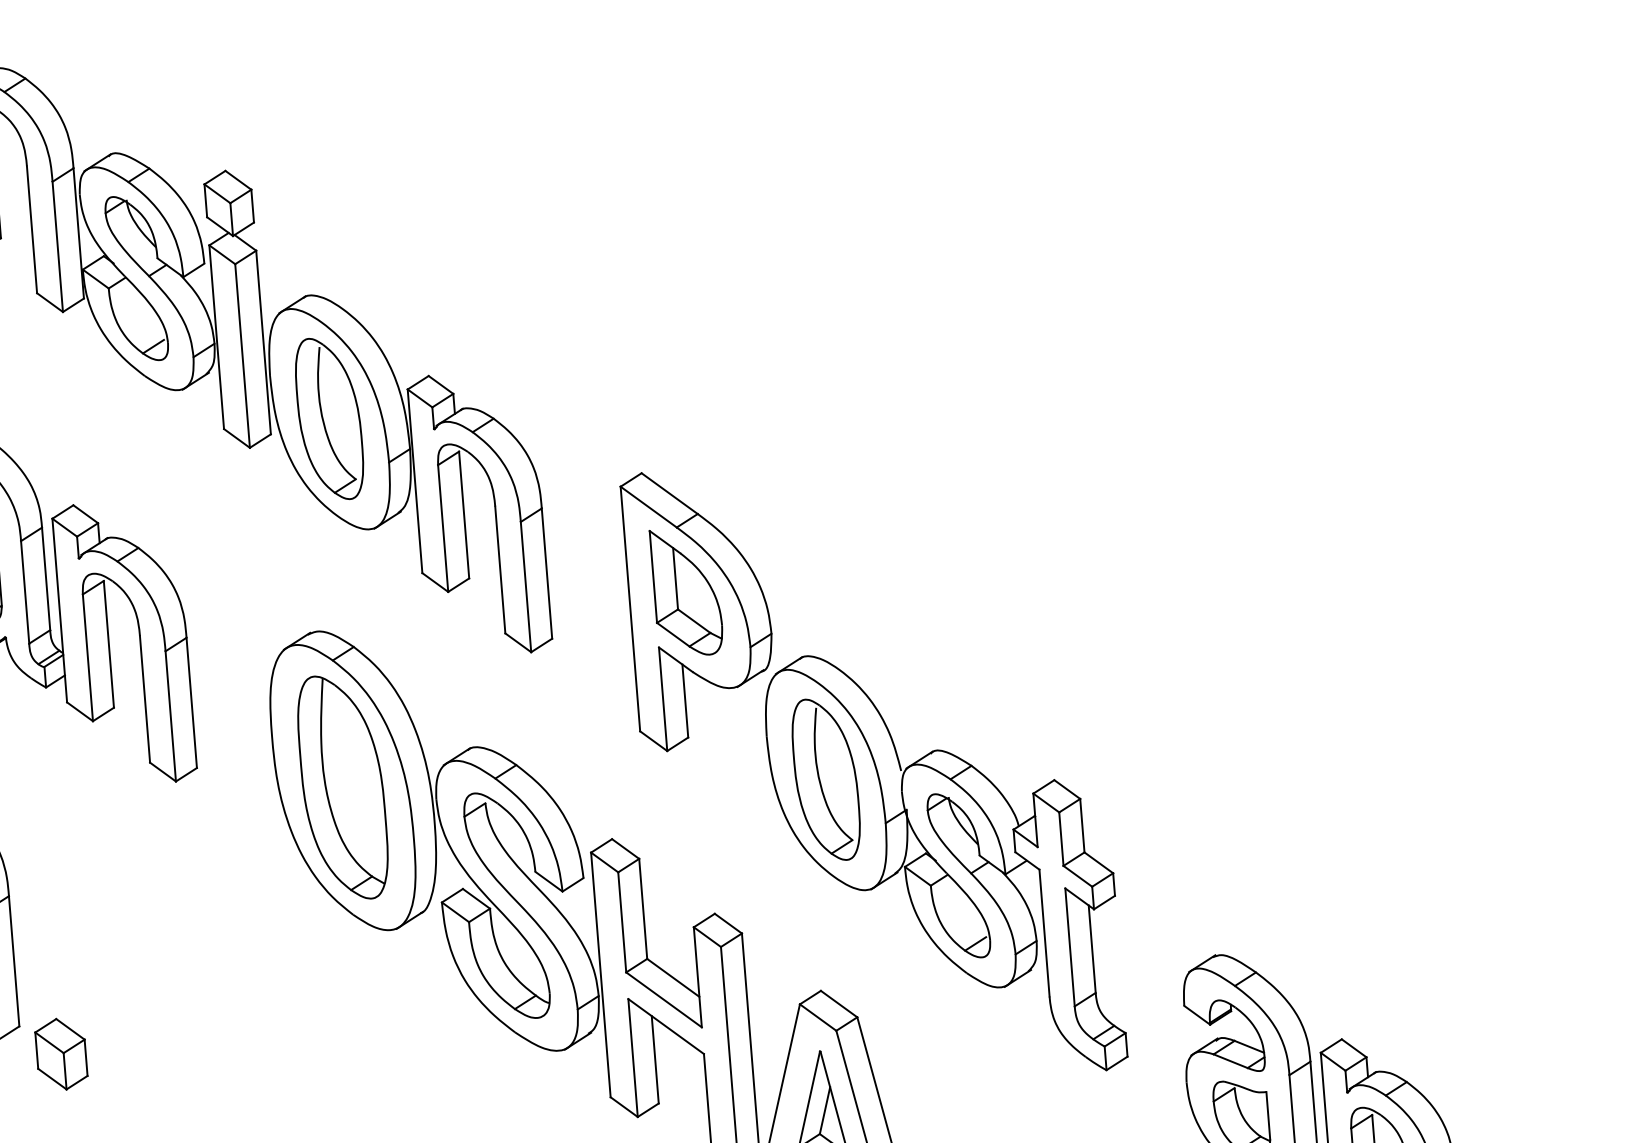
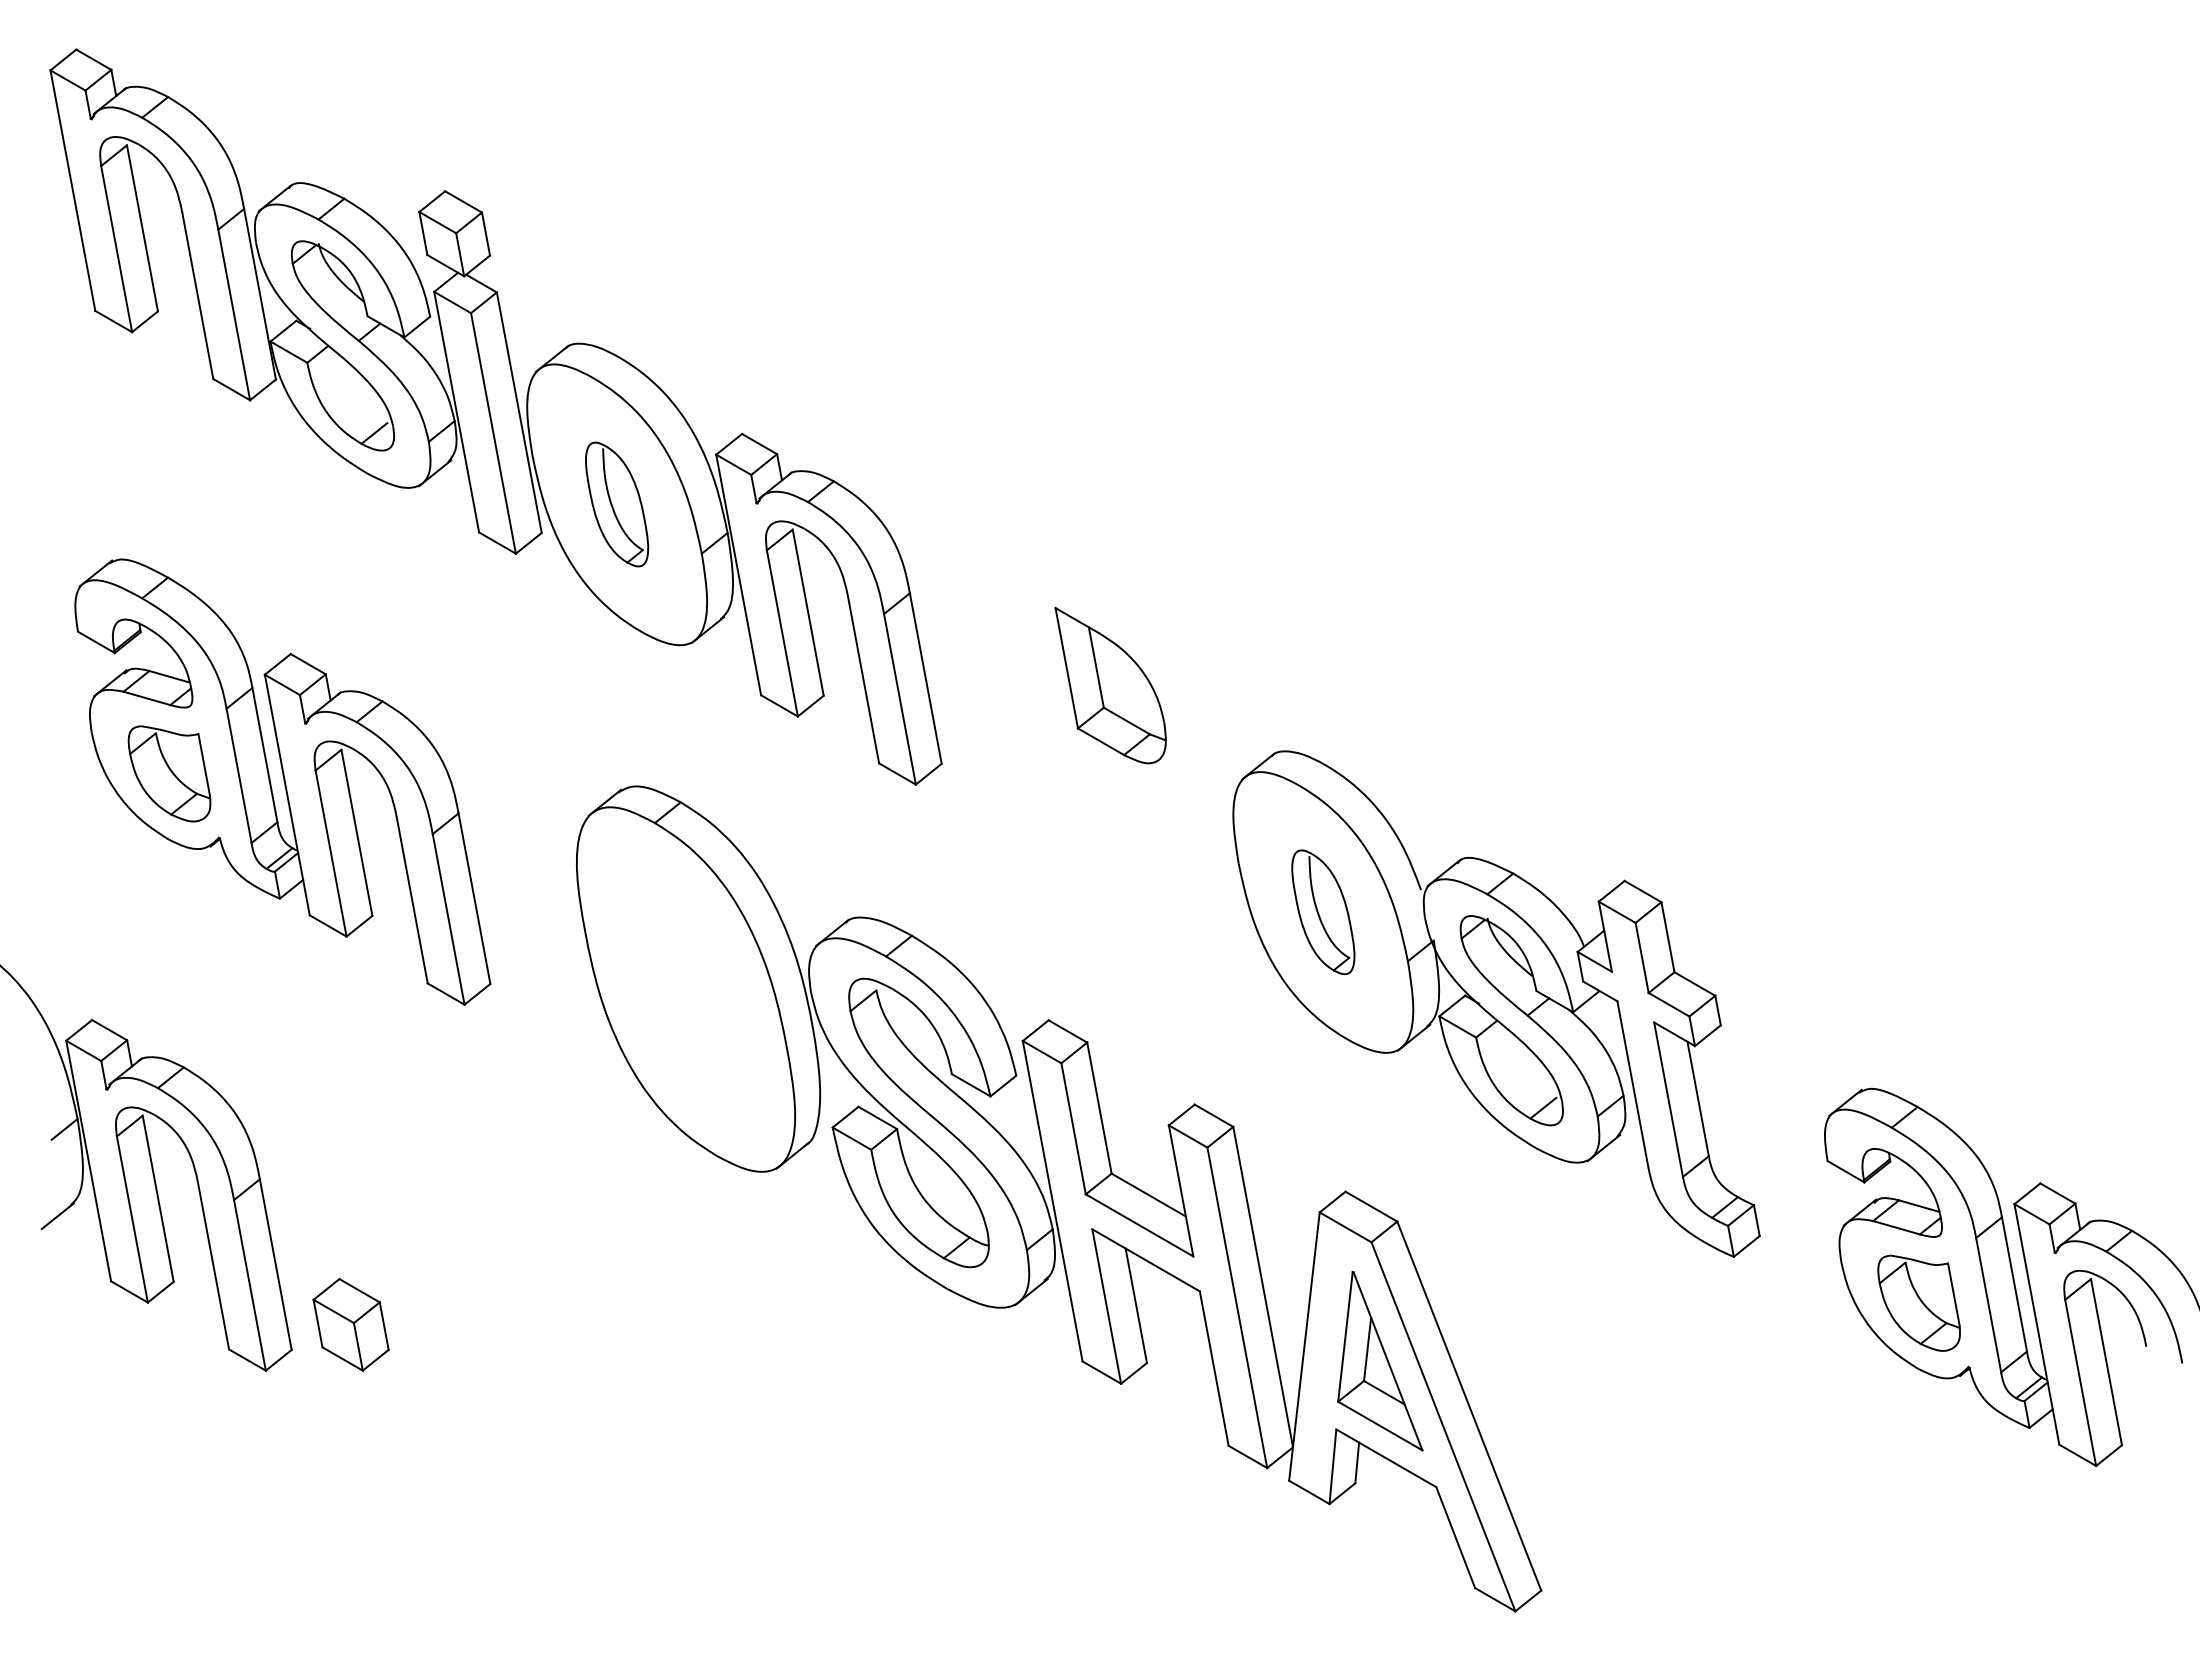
part: (329, 418) -> (616, 504), size x0.6
part: (690, 615) -> (1121, 714), removed
part: (826, 780) -> (1323, 912), size x0.6
part: (342, 787) -> (685, 989), removed
part: (60, 1053) -> (350, 1324), moved

